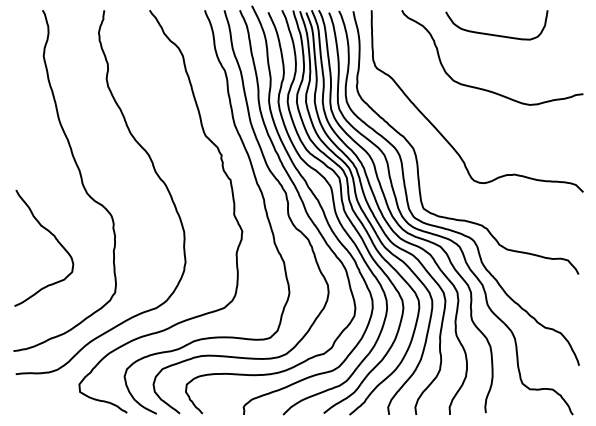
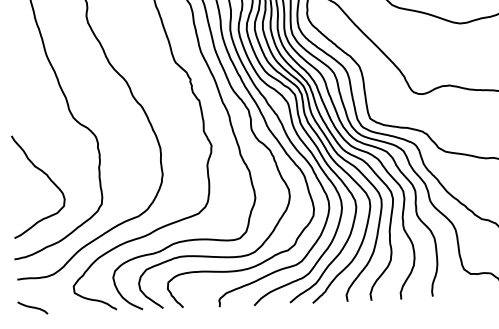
curve: (54, 238) -> (47, 177), moved
curve: (31, 406) -> (32, 307), added

